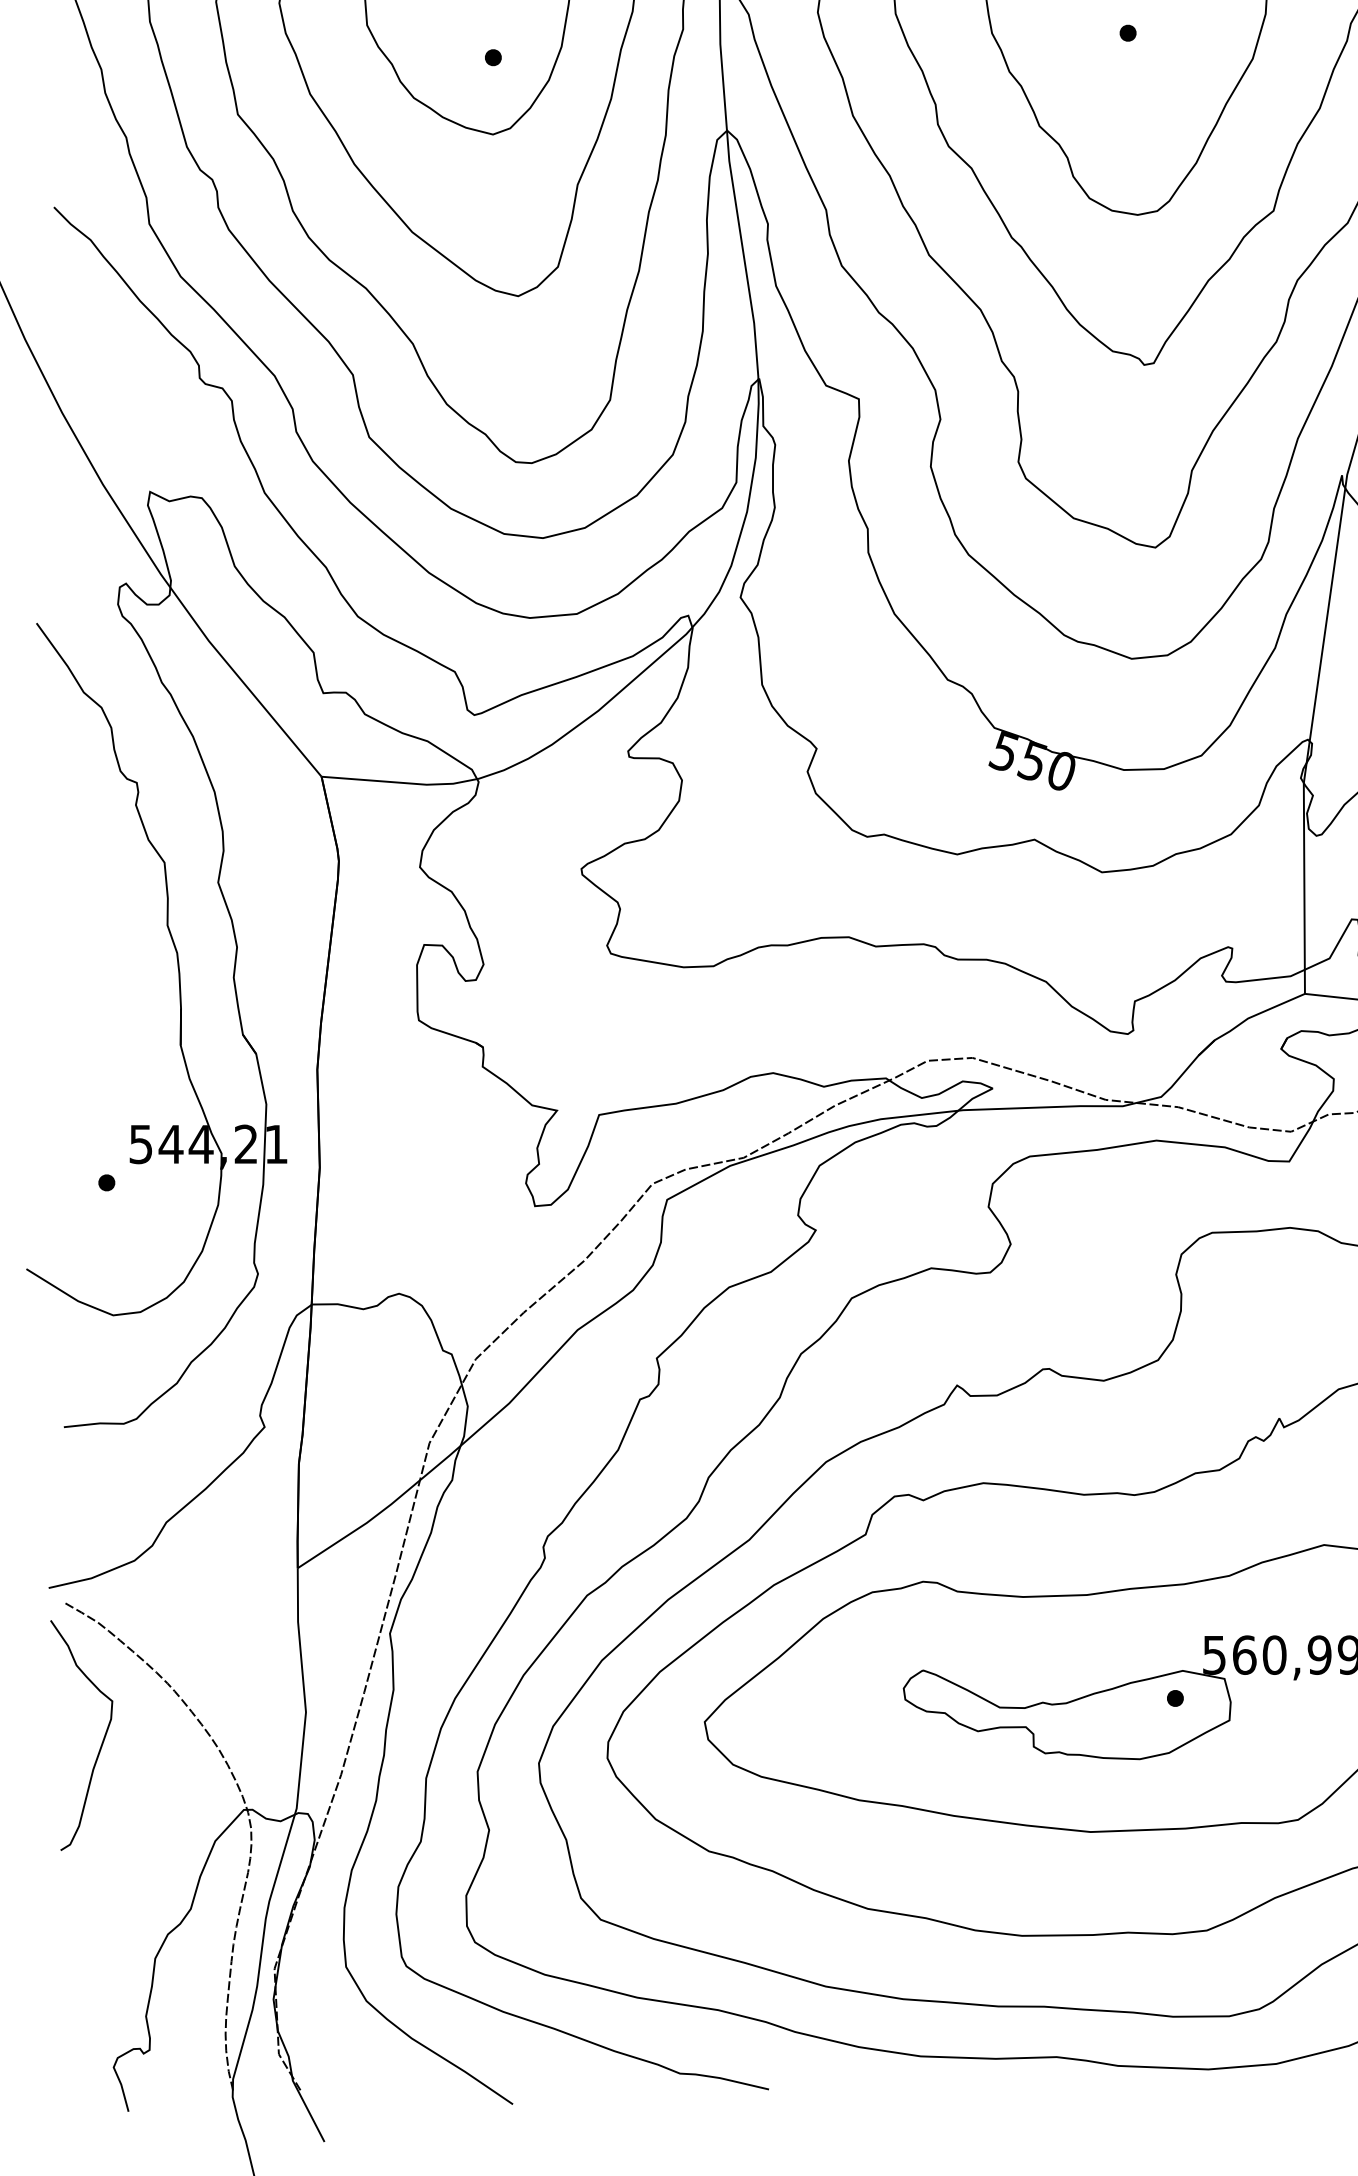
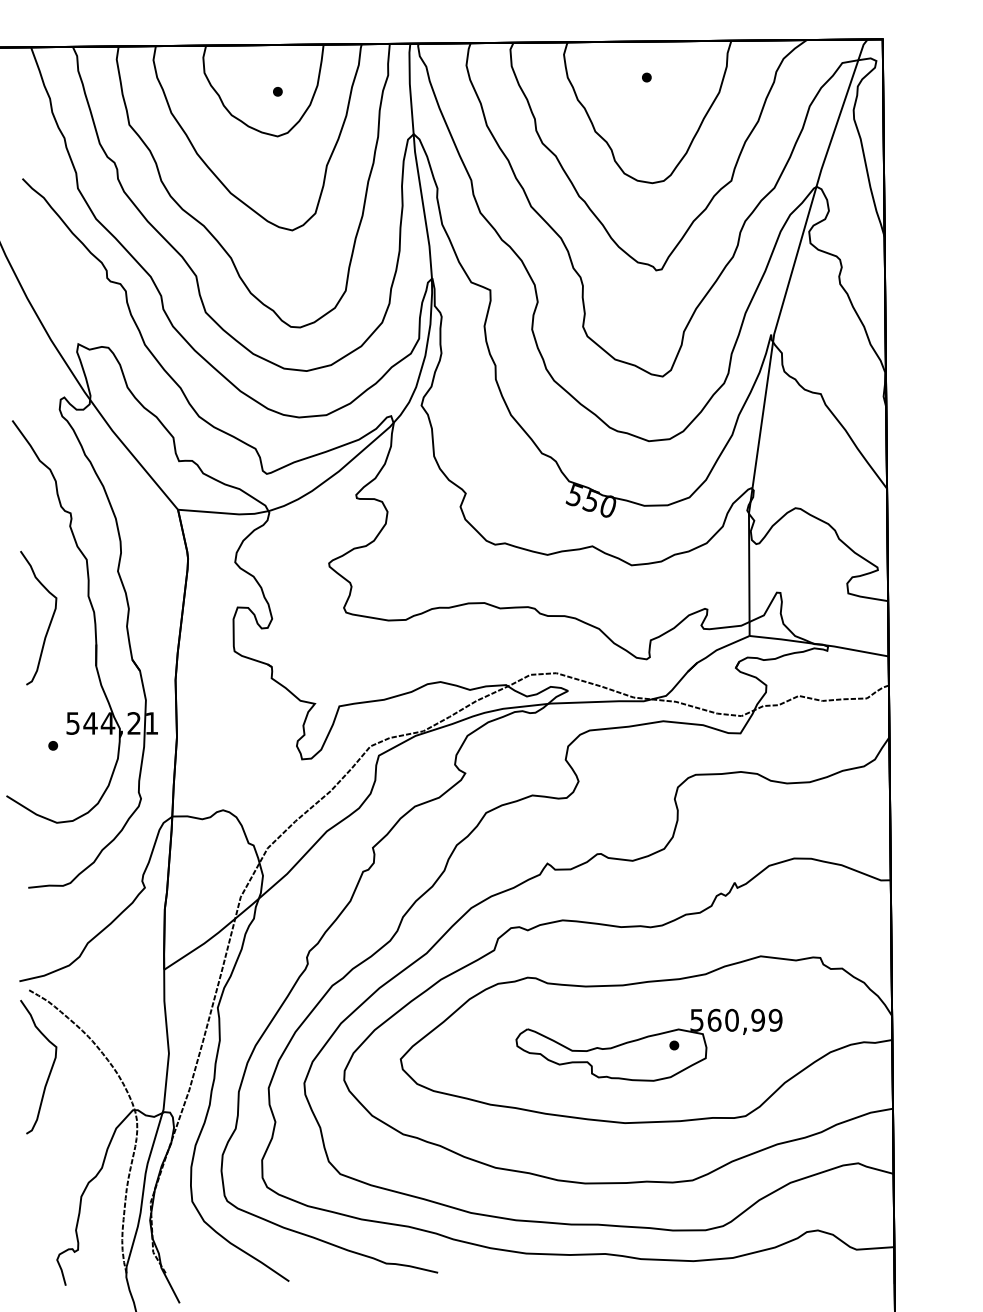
curve: (100, 970) -> (49, 622), added

